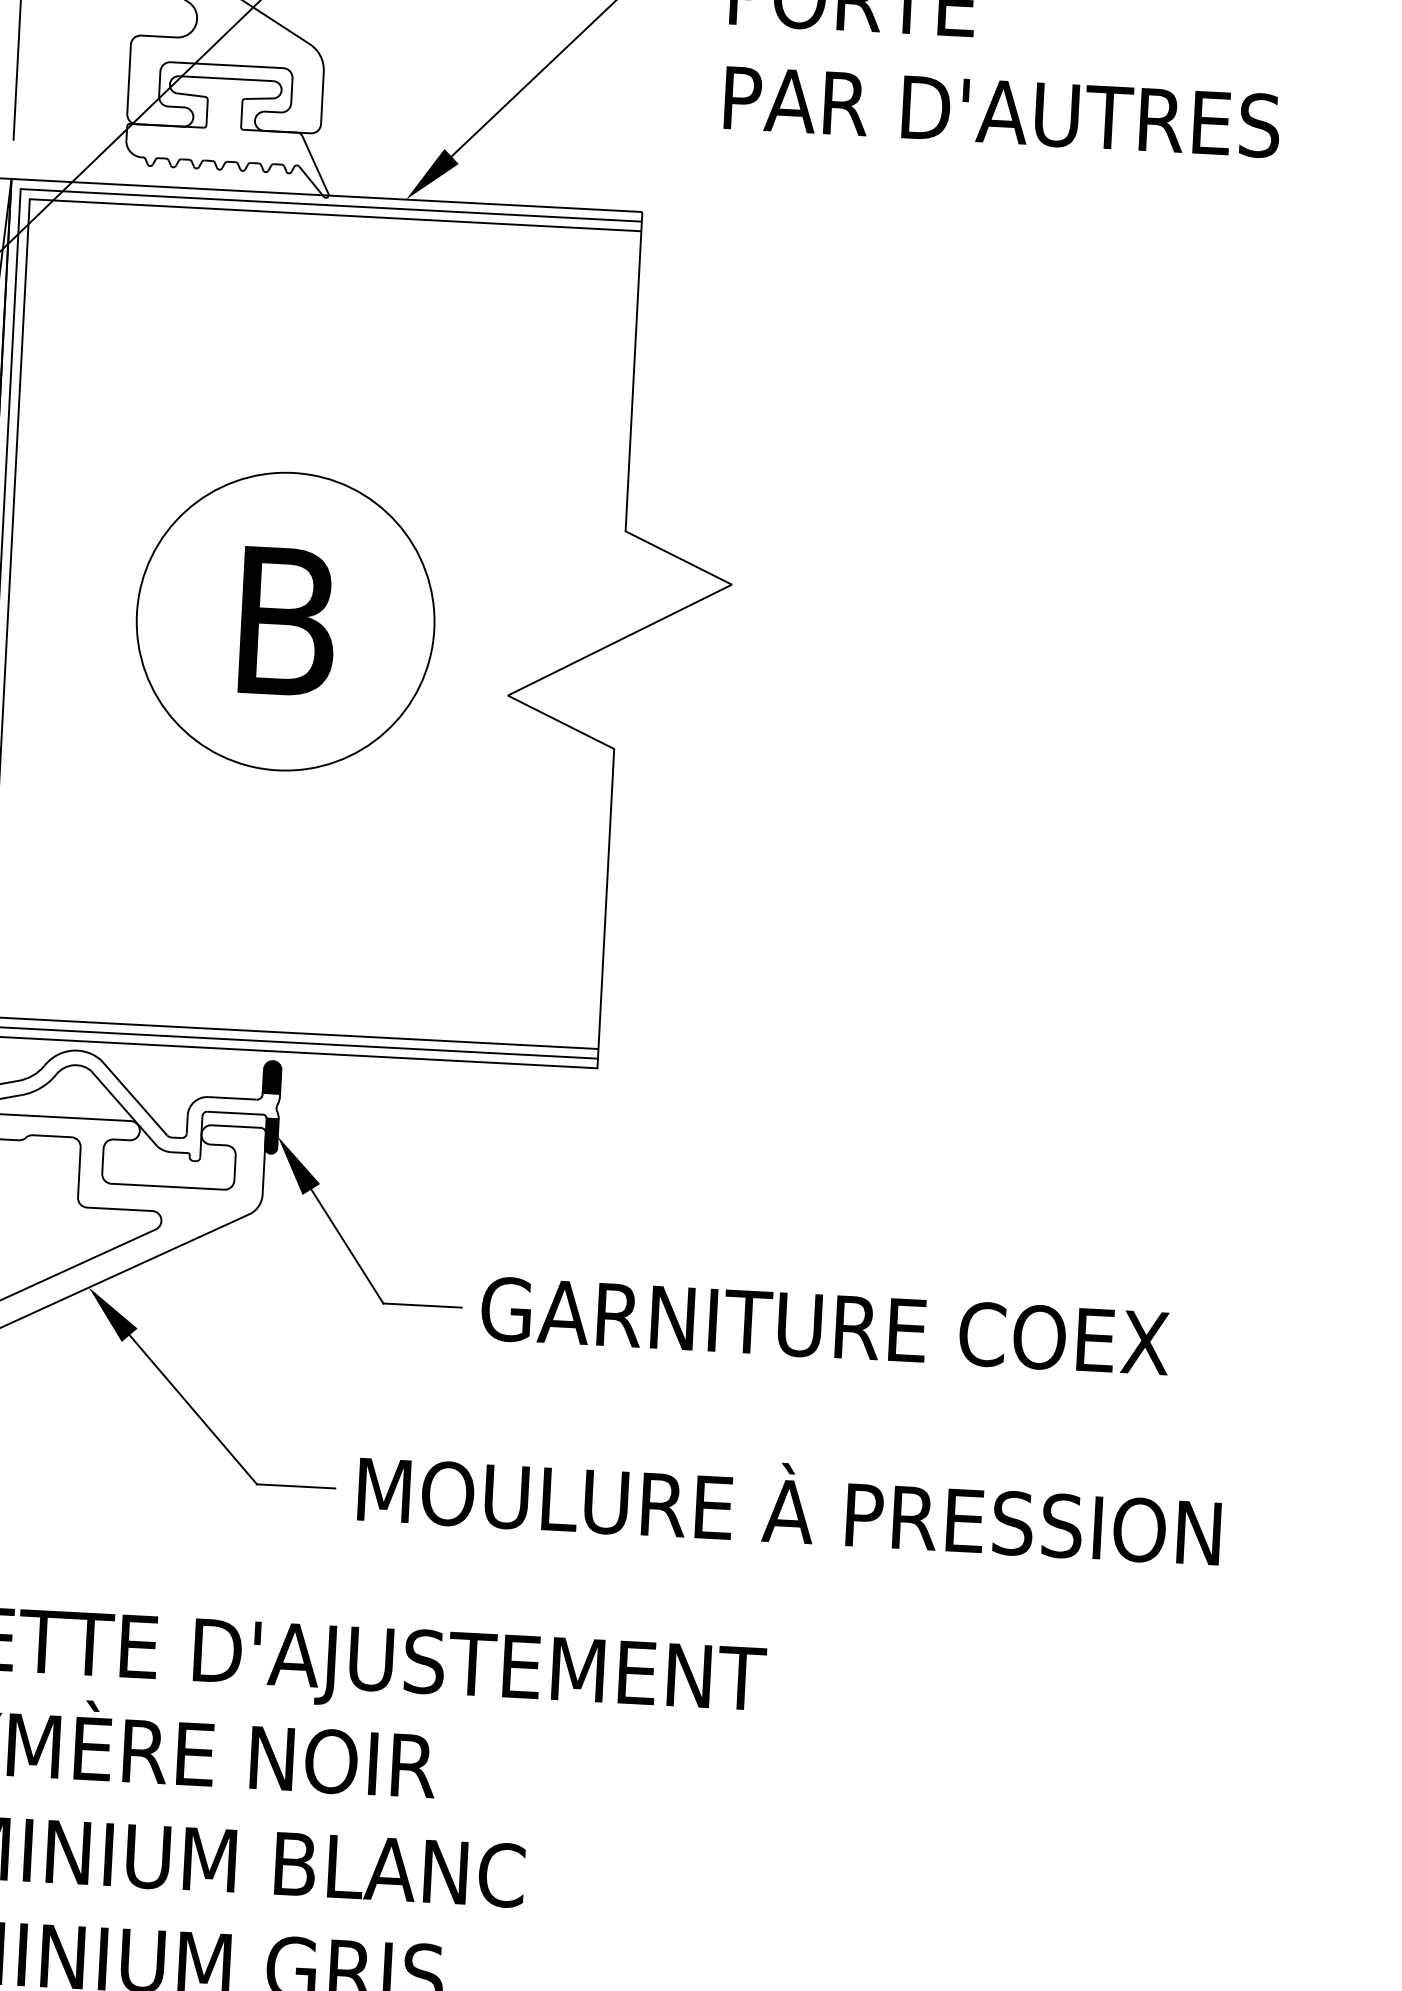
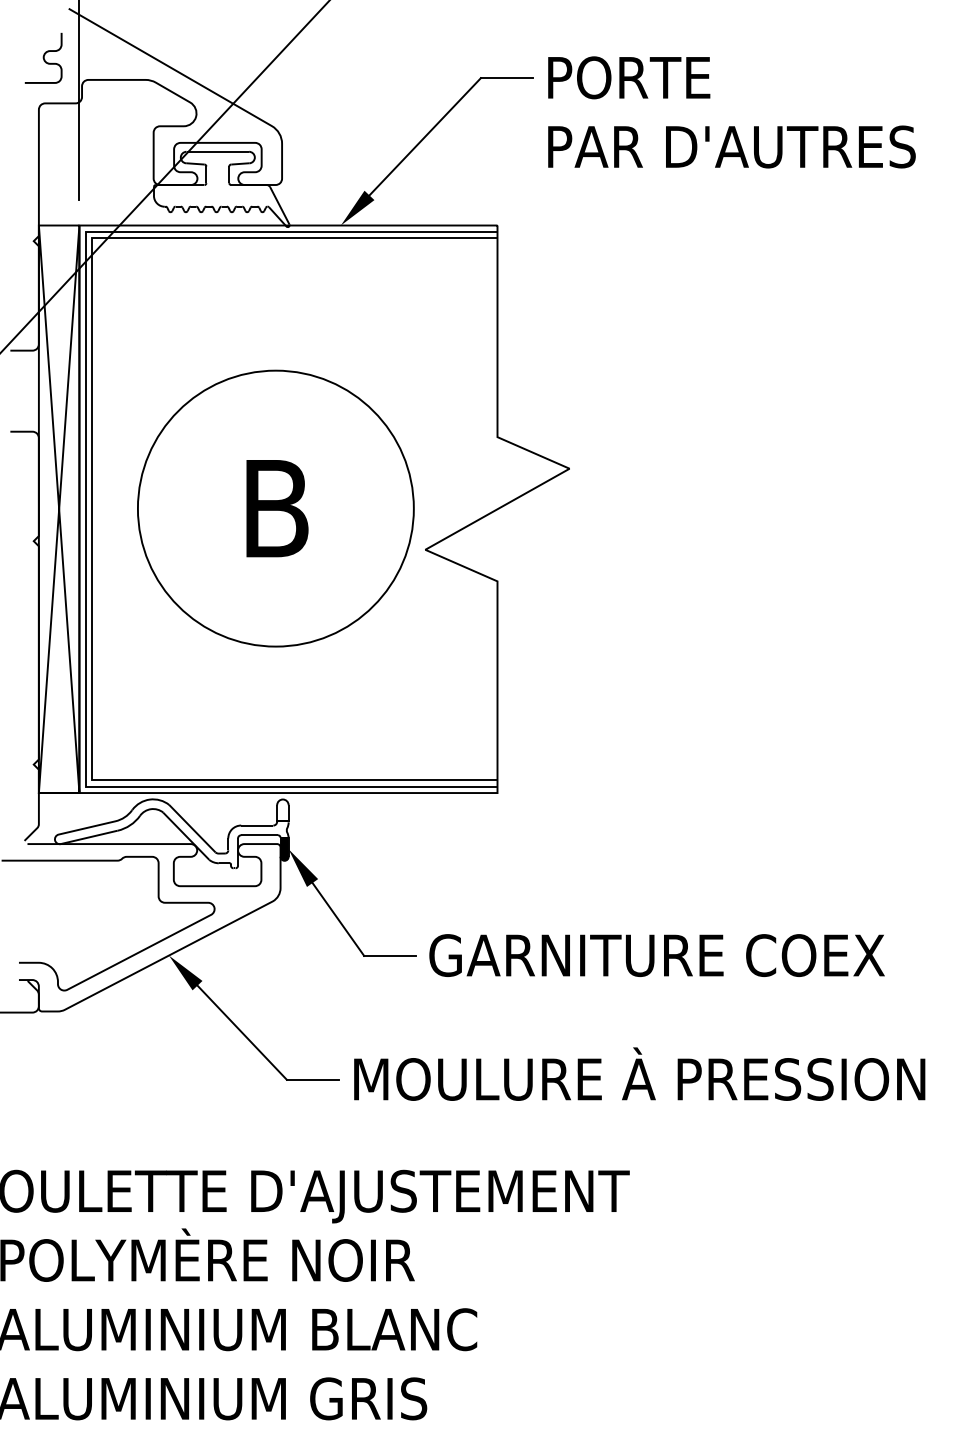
circle: (285, 621) -> (275, 508), size x1.4
fill: (271, 1076) -> (282, 809), removed

